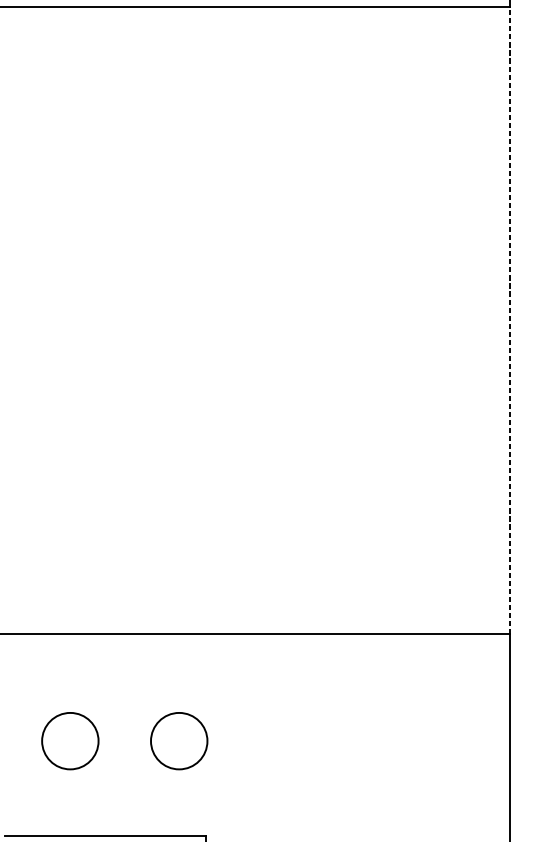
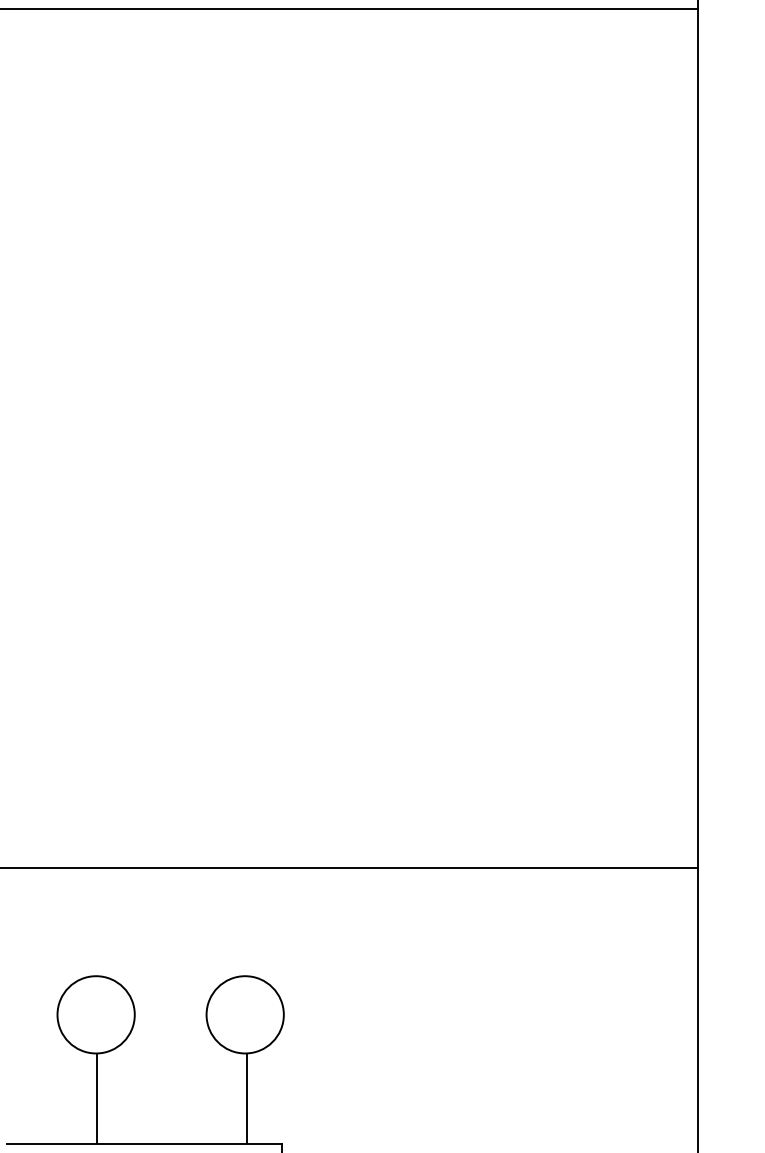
line: (509, 320) -> (697, 438), dashed -> solid
line: (70, 802) -> (96, 1098), added
line: (180, 802) -> (247, 1098), added

